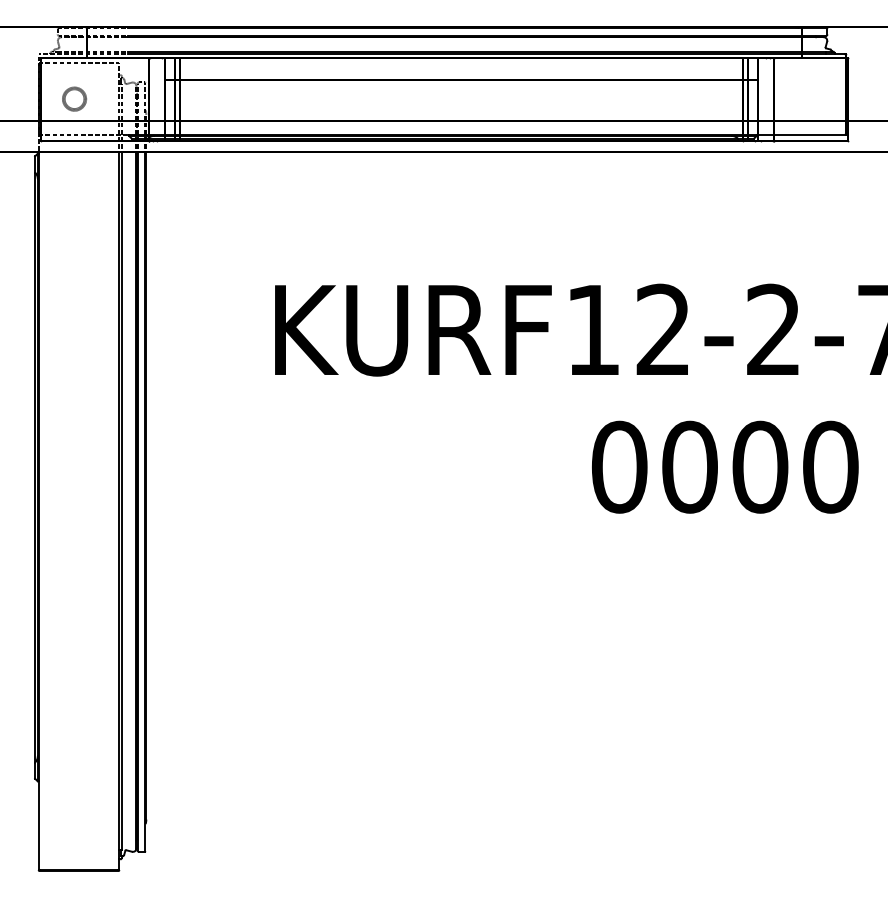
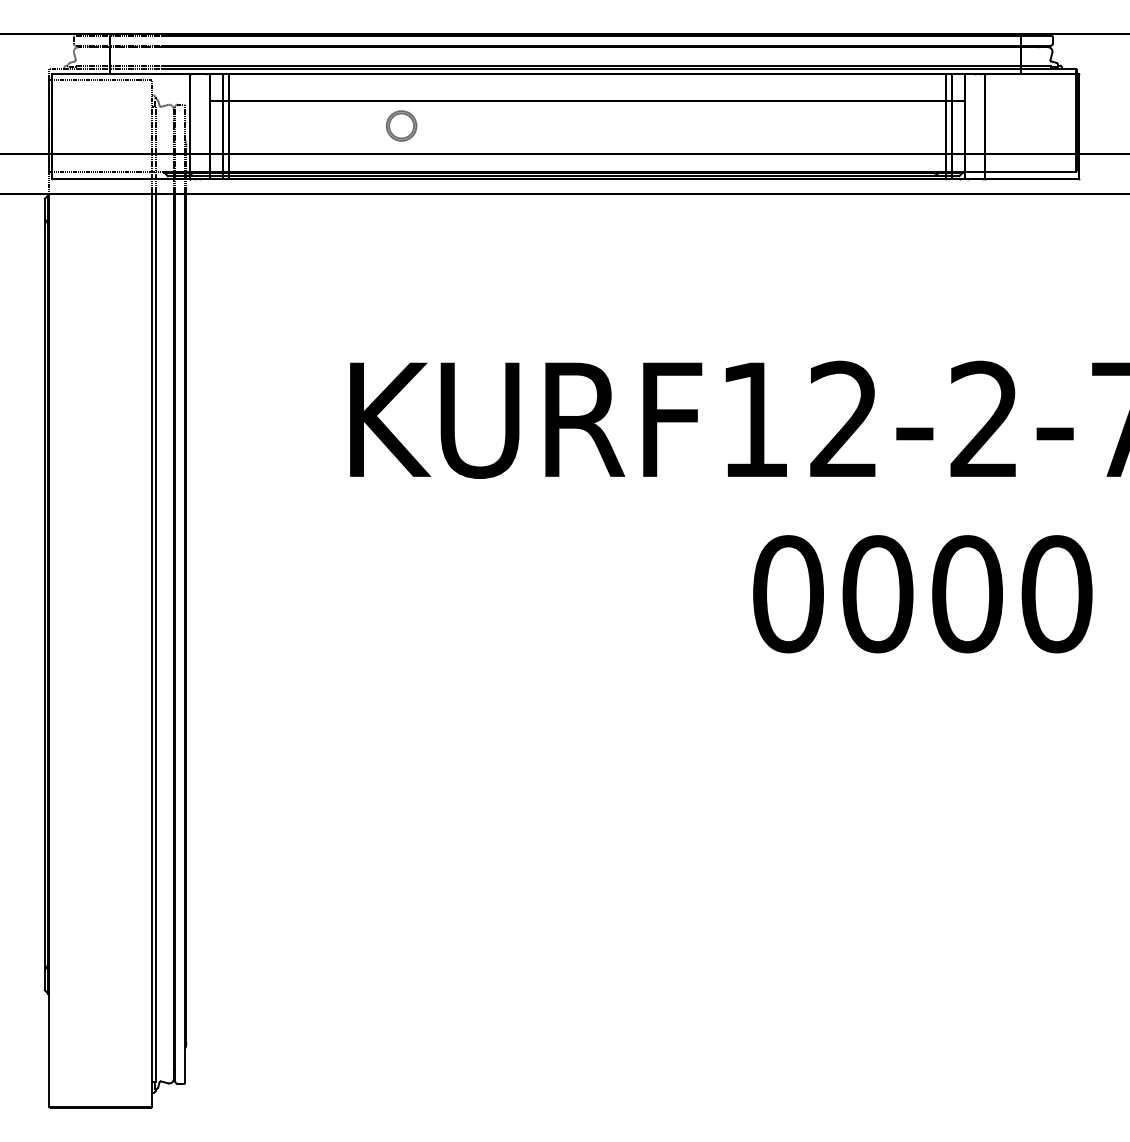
circle: (74, 98) -> (401, 125), moved

